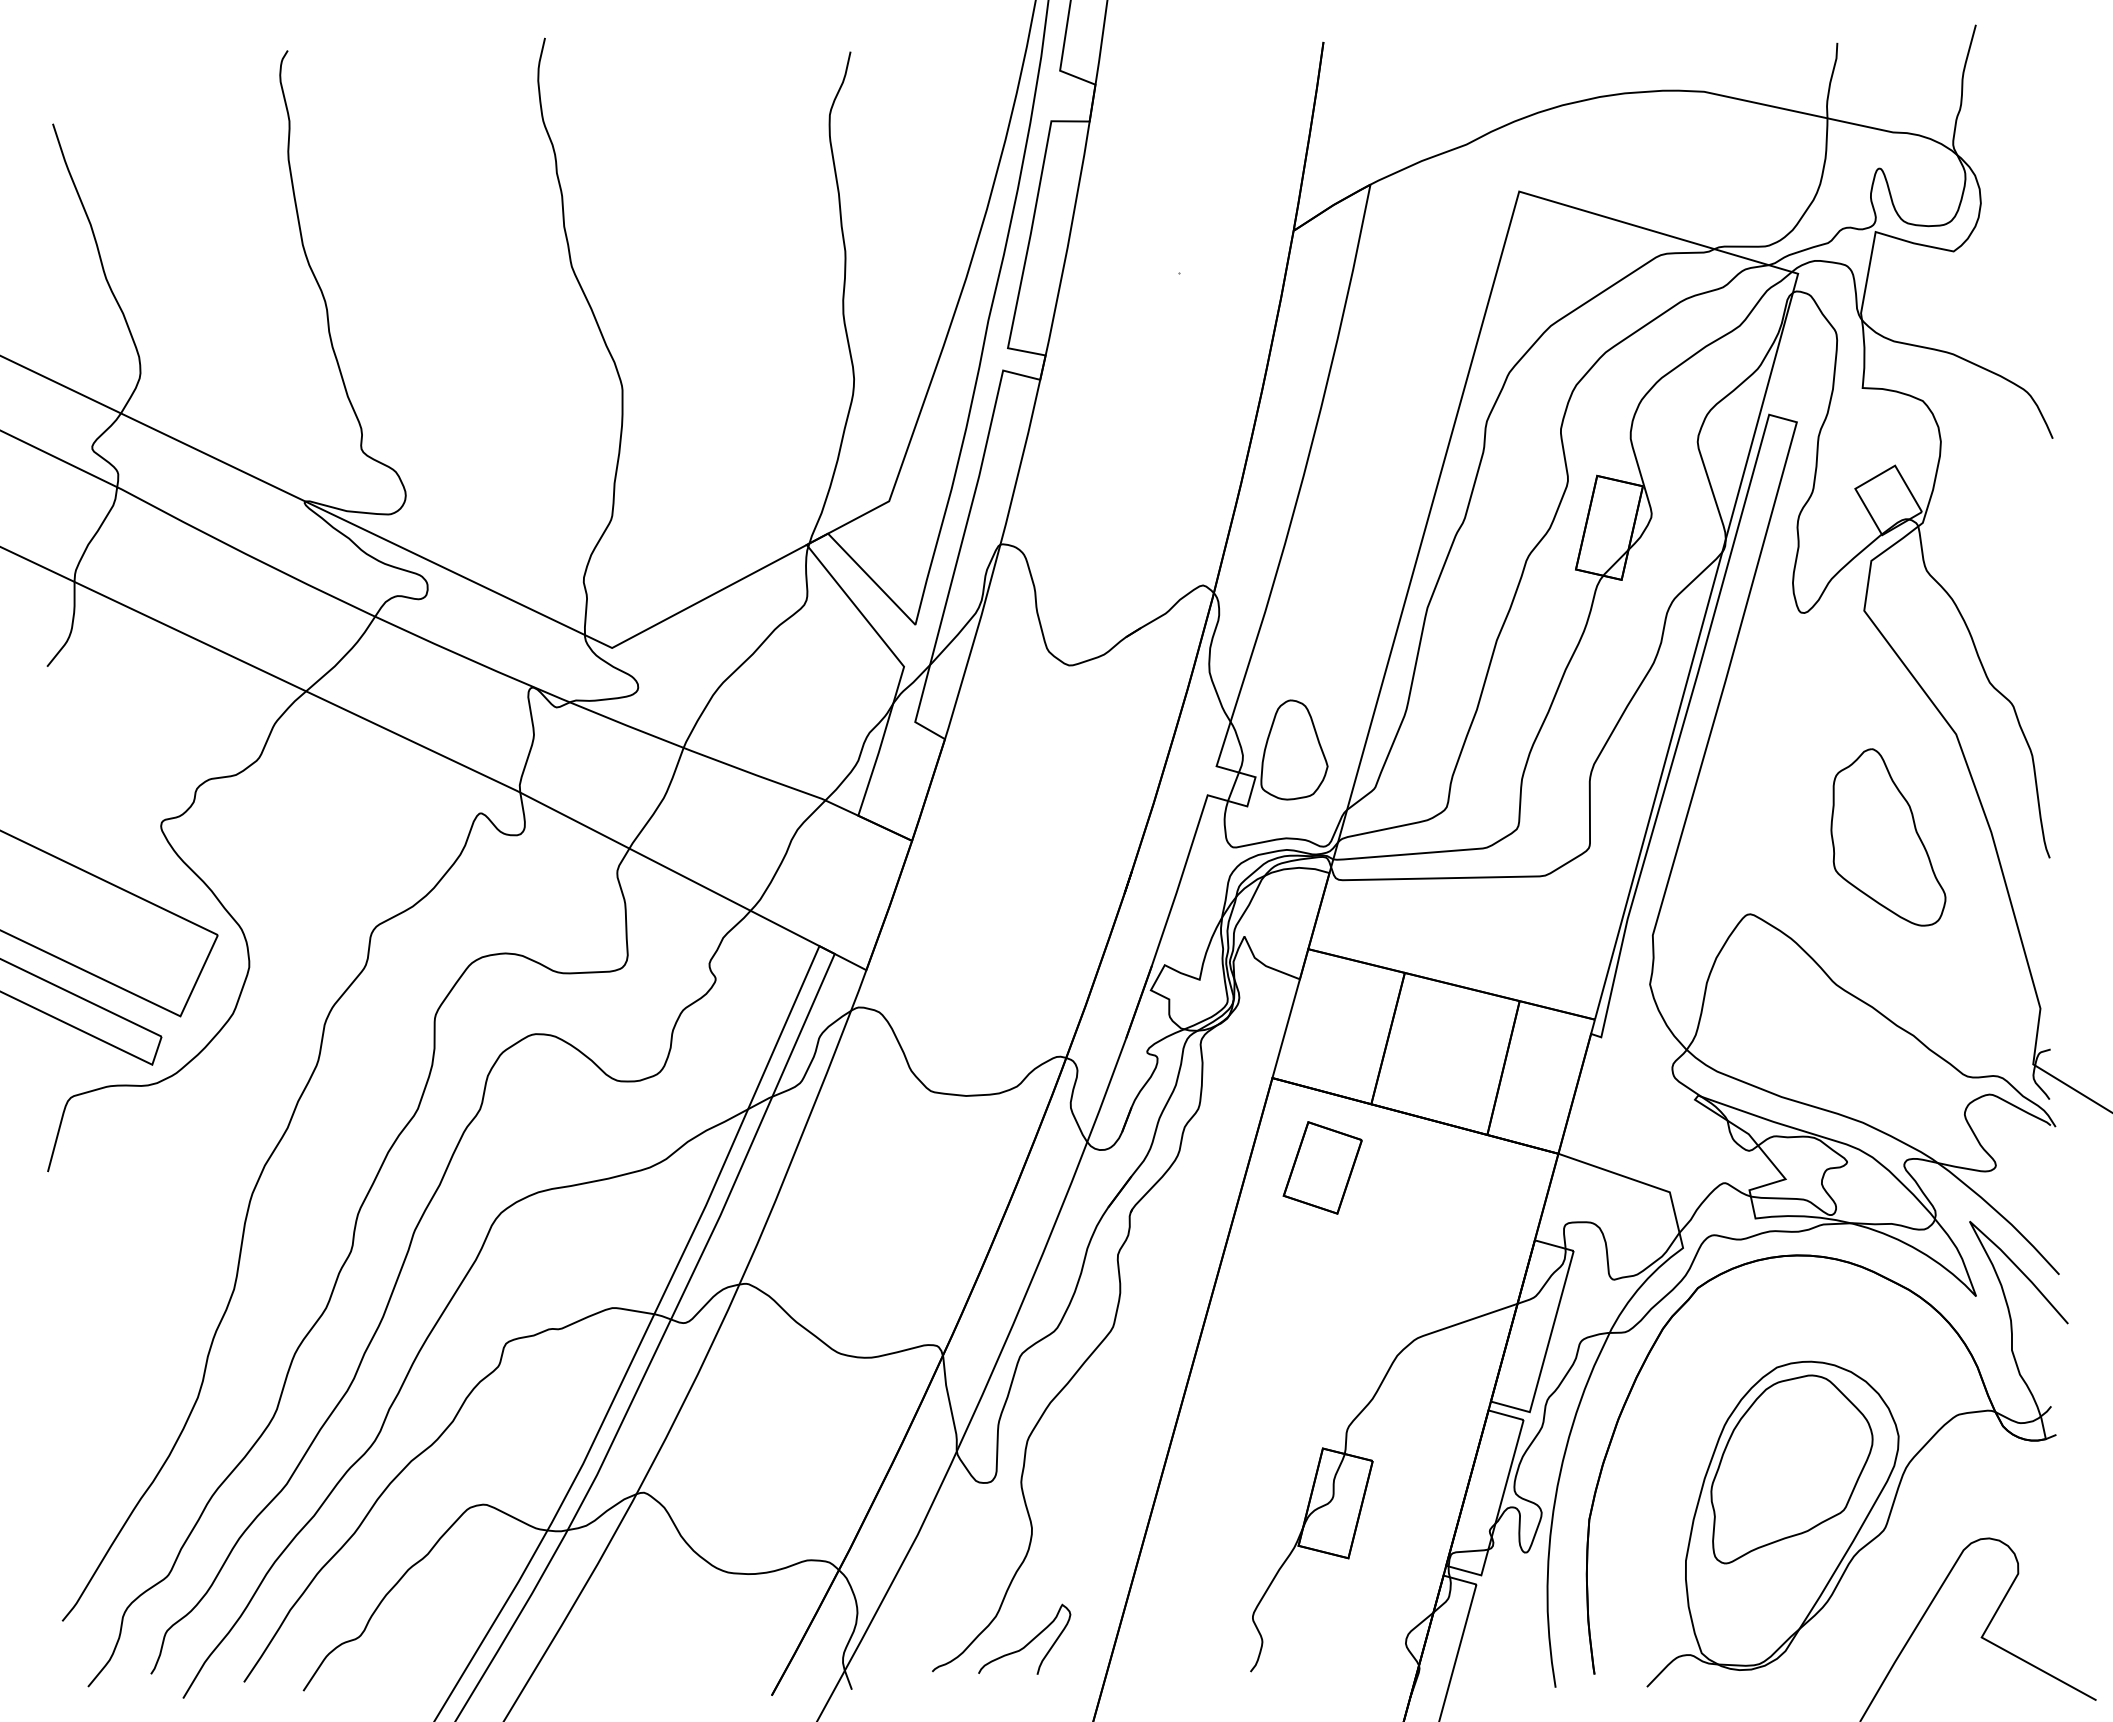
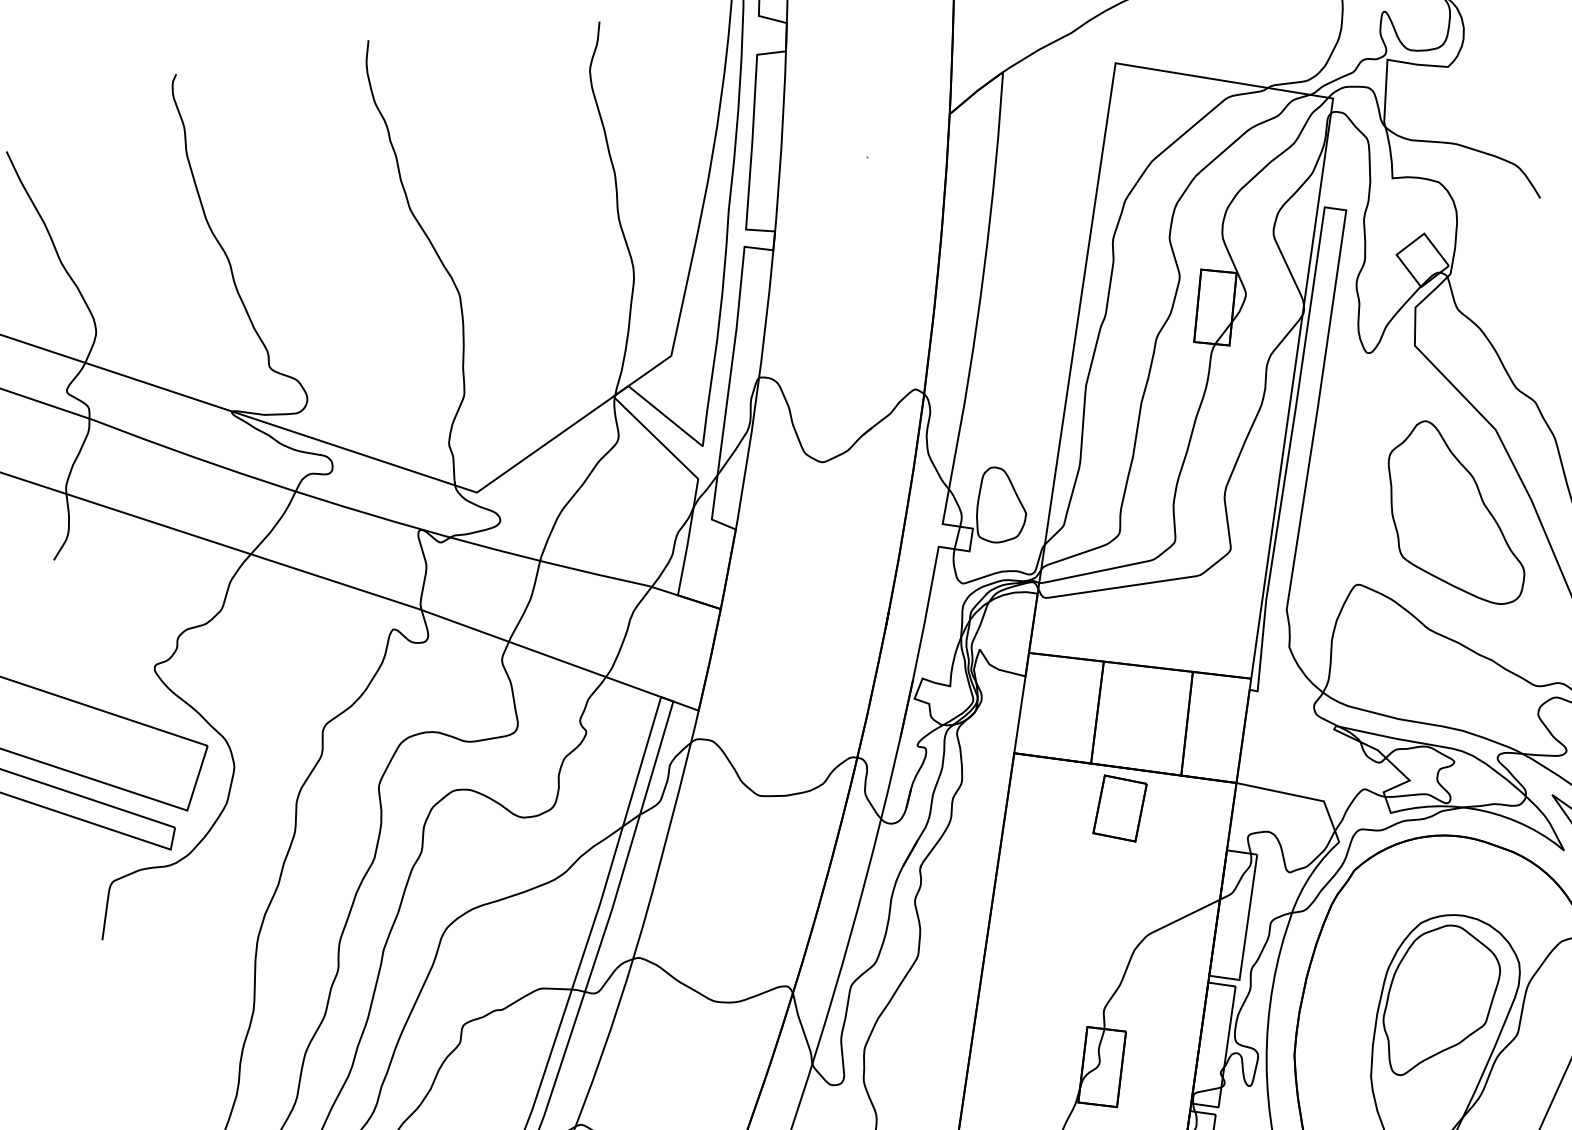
part: (1888, 837) -> (1454, 513), size x1.43
part: (1322, 1167) -> (1119, 808), moved

